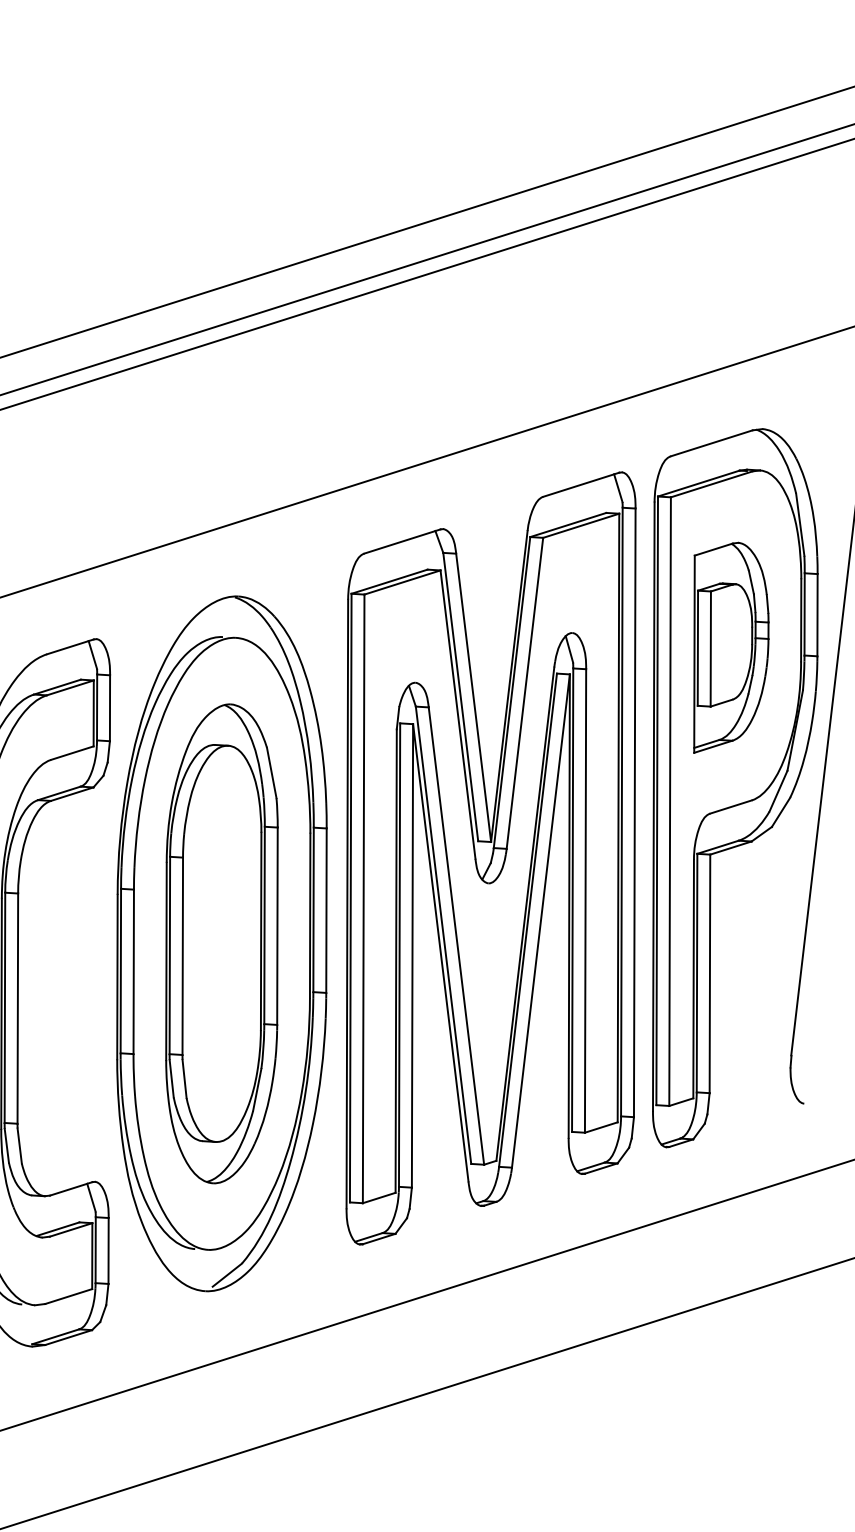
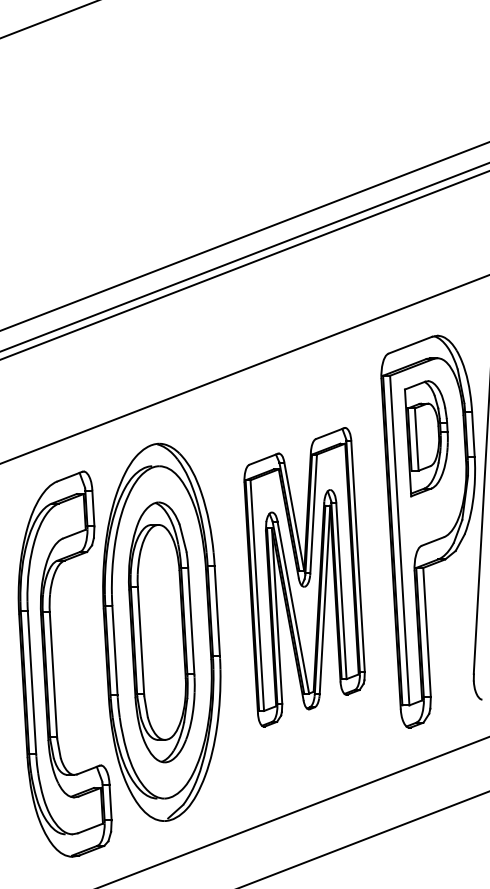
part: (728, 648) -> (426, 438), moved
part: (490, 858) -> (304, 577), size x0.7

